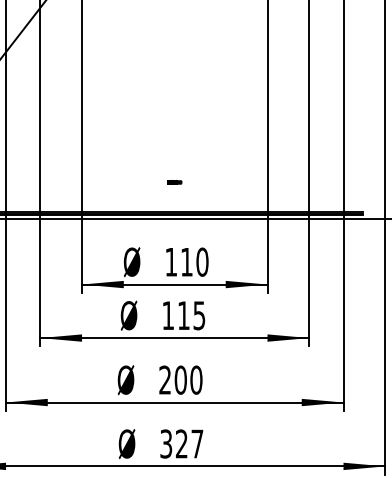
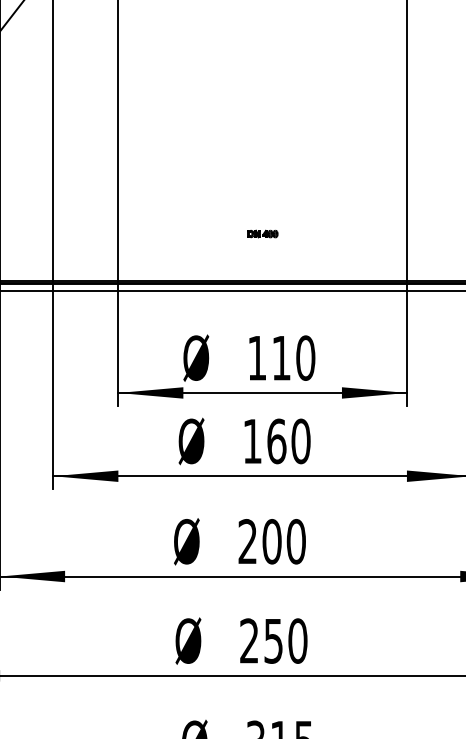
part: (174, 182) -> (262, 234), size x1.43
text: (191, 315) -> (288, 441), 115 -> 160
text: (181, 443) -> (273, 640), 327 -> 250

